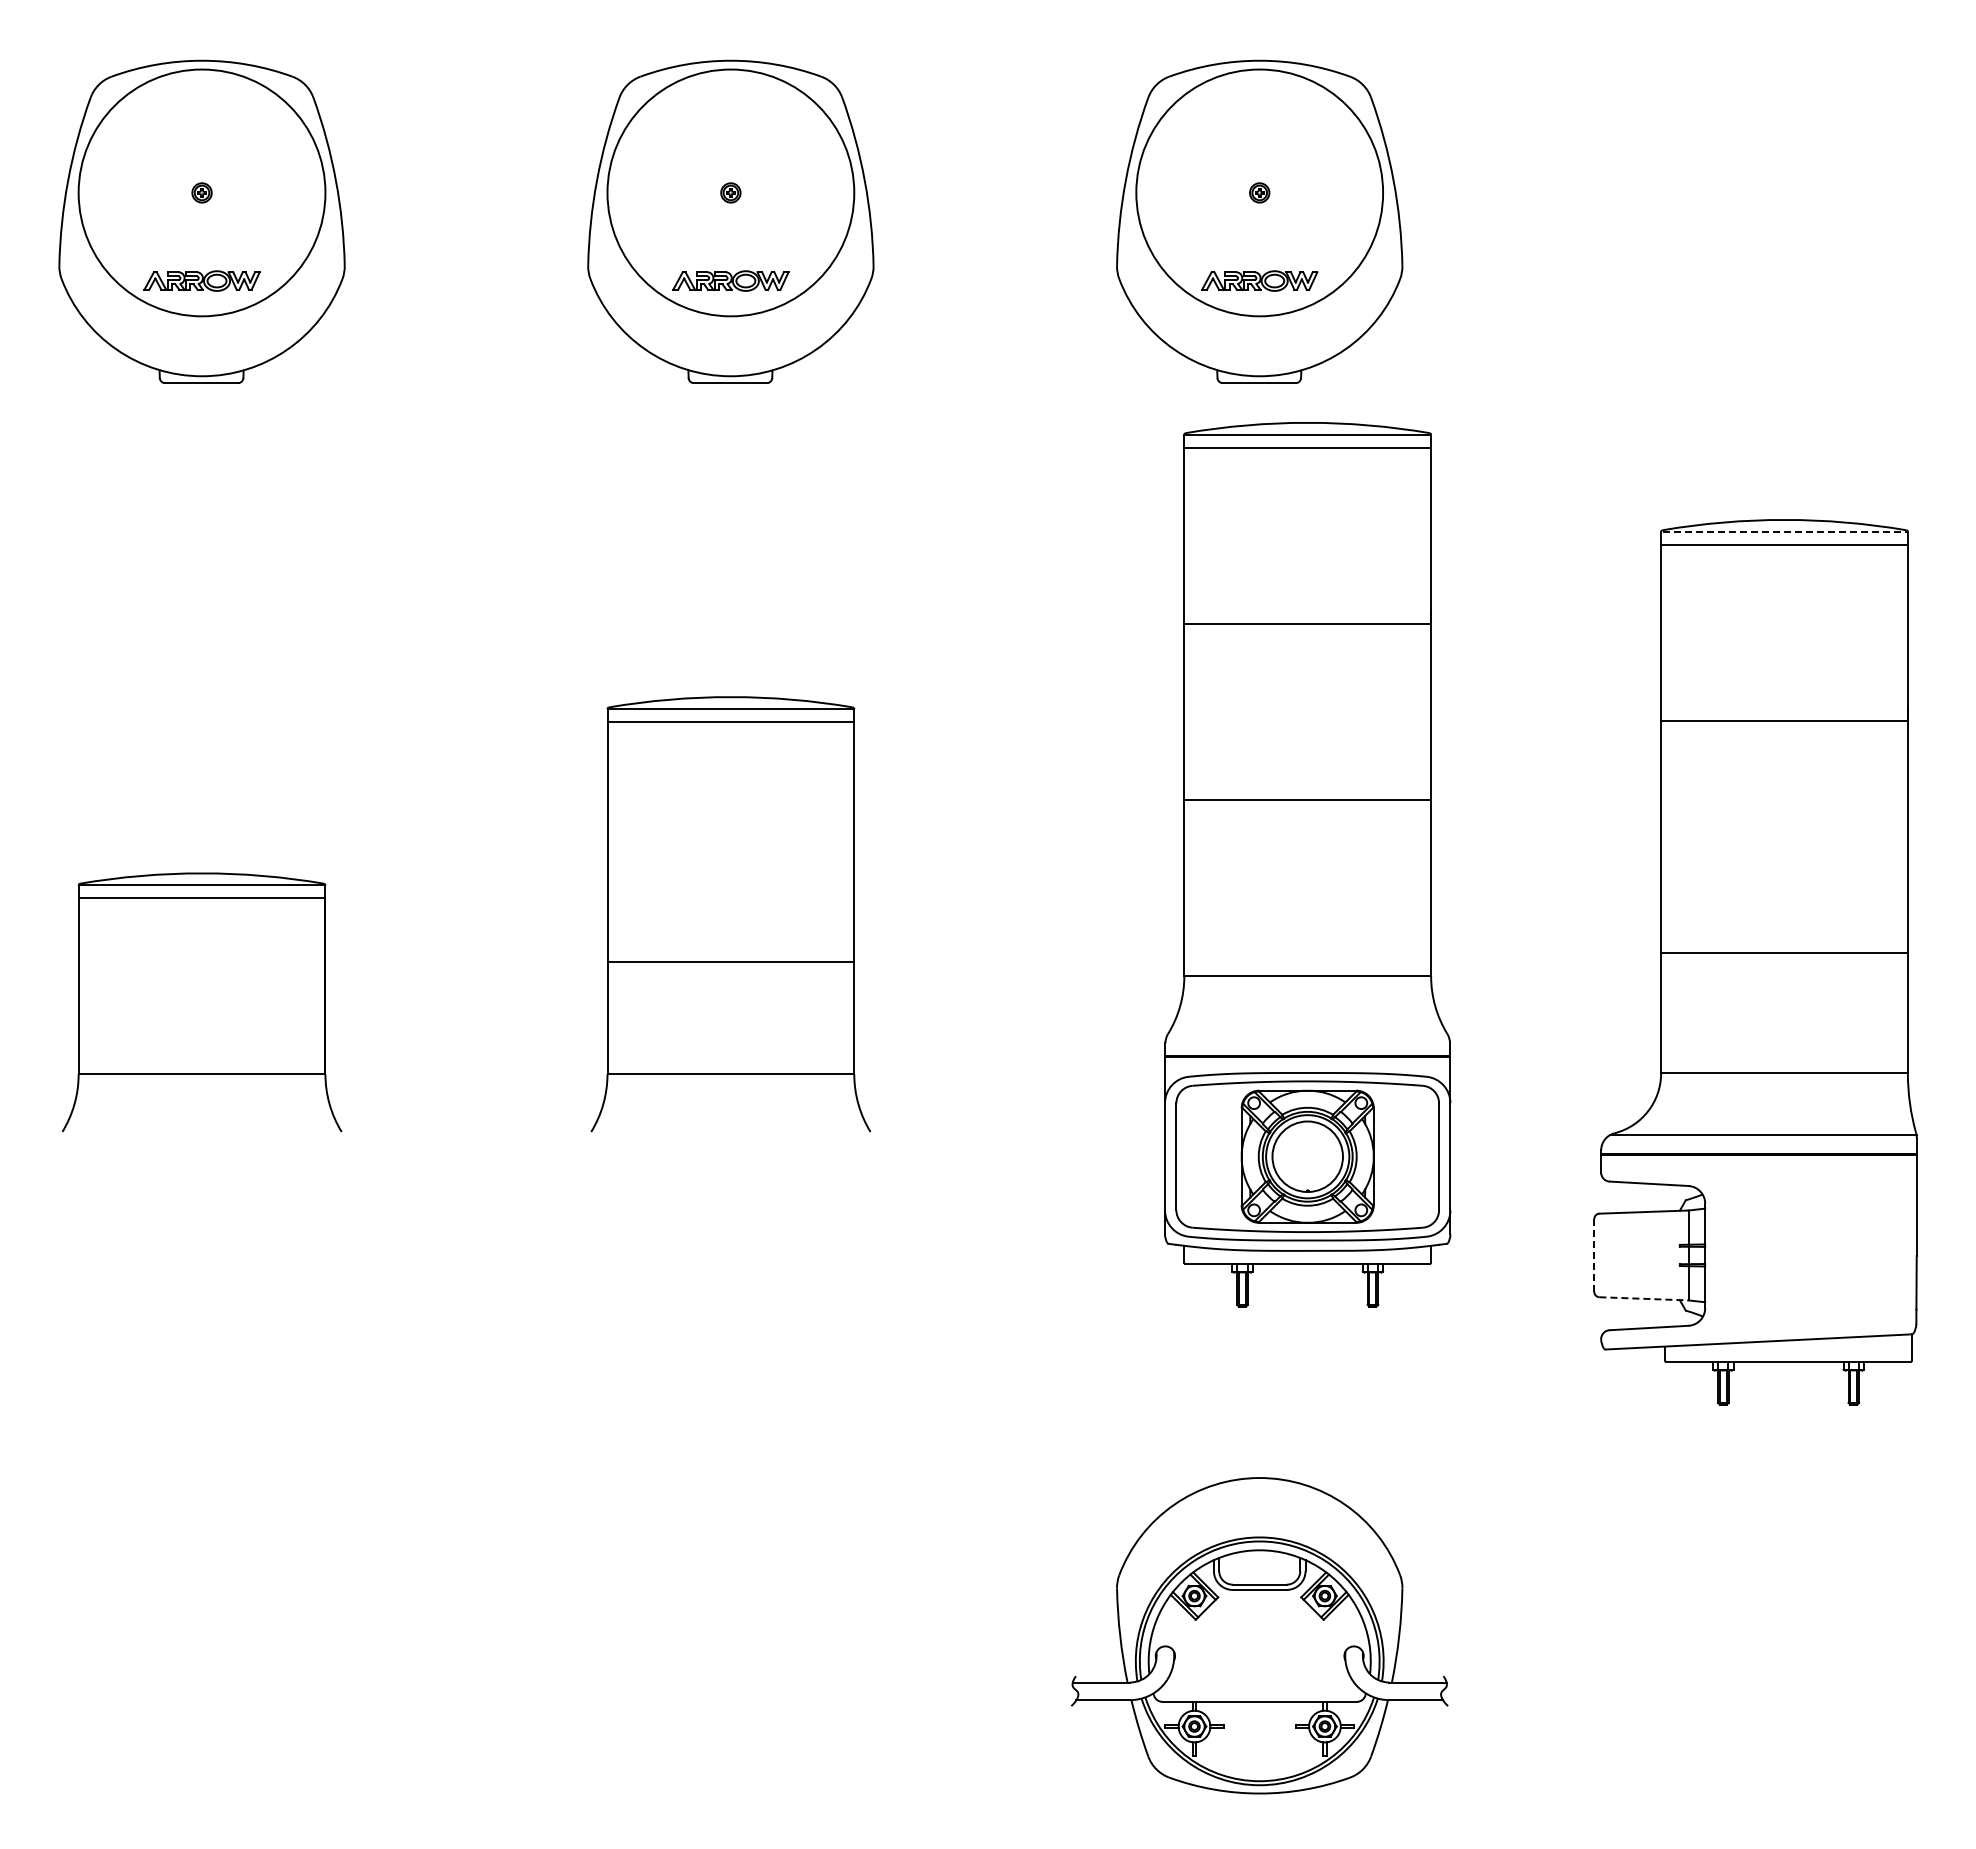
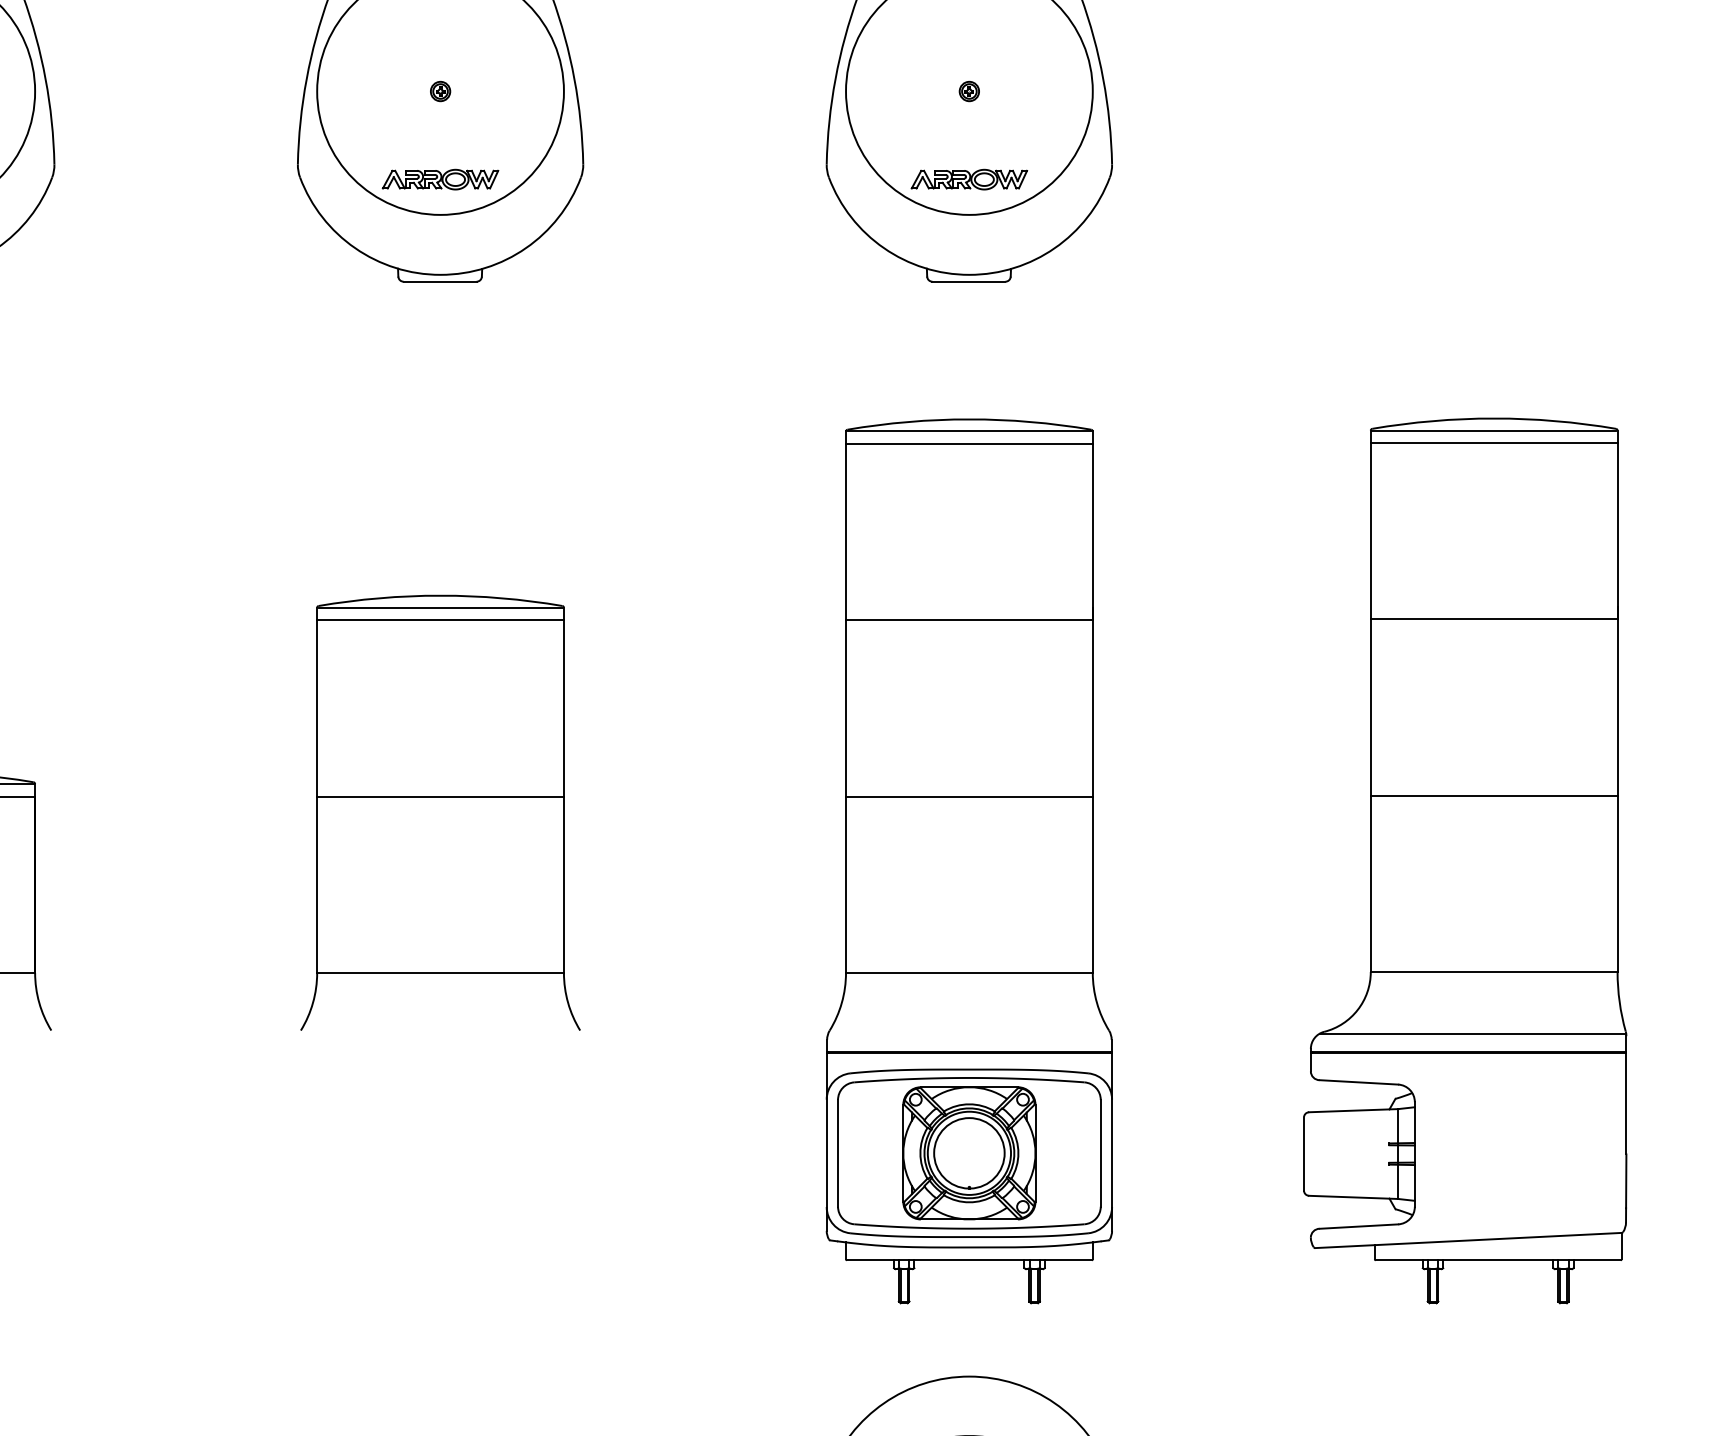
line: (1784, 532) -> (1494, 431), dashed -> solid
part: (1307, 864) -> (969, 861), moved
line: (1784, 953) -> (1494, 796), moved
line: (730, 962) -> (440, 797), moved
line: (1594, 1254) -> (1304, 1153), dashed -> solid
line: (1644, 1298) -> (1354, 1197), dashed -> solid

